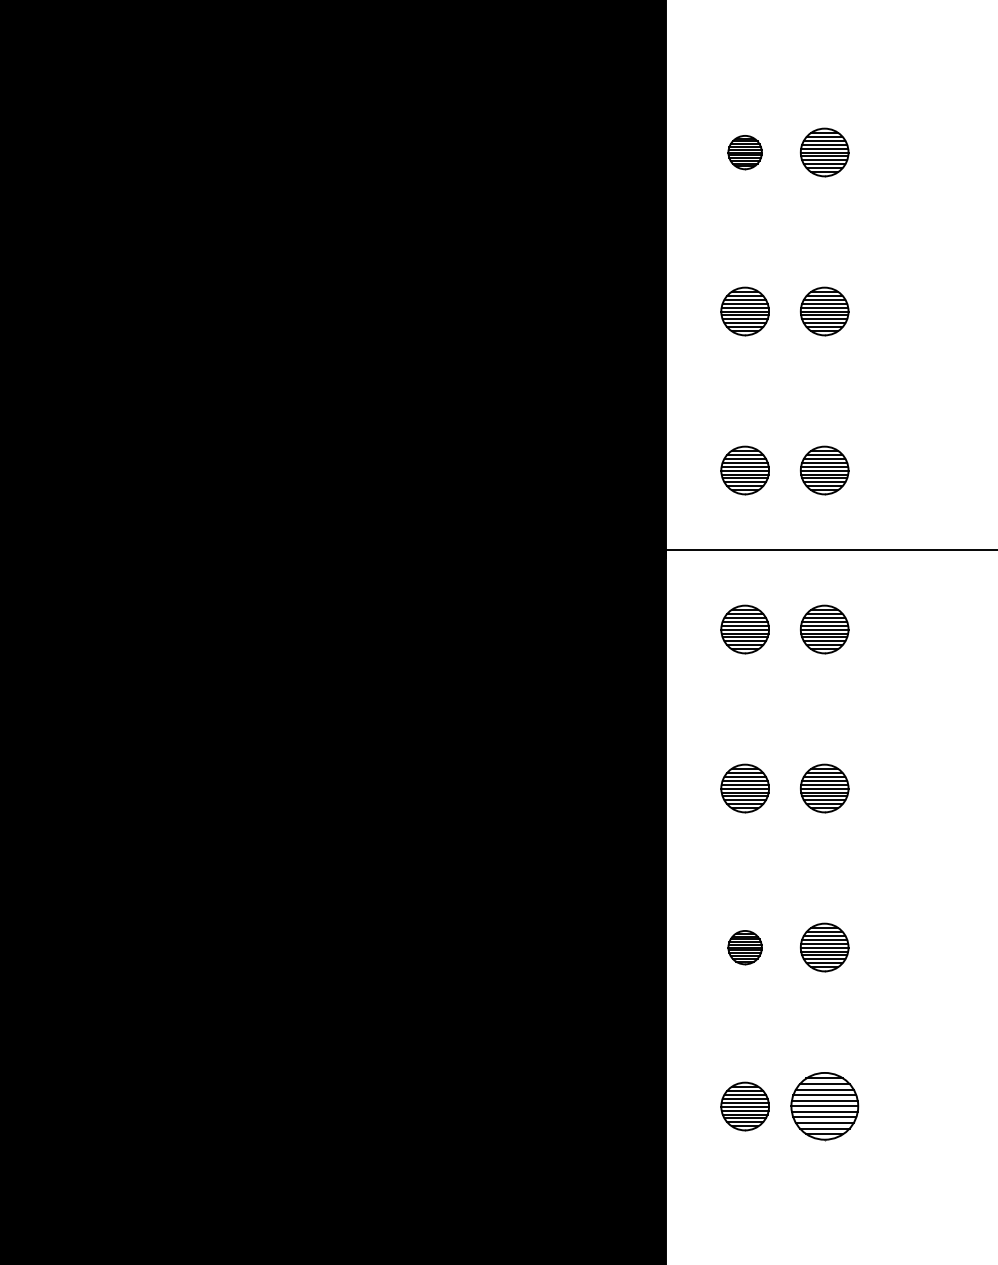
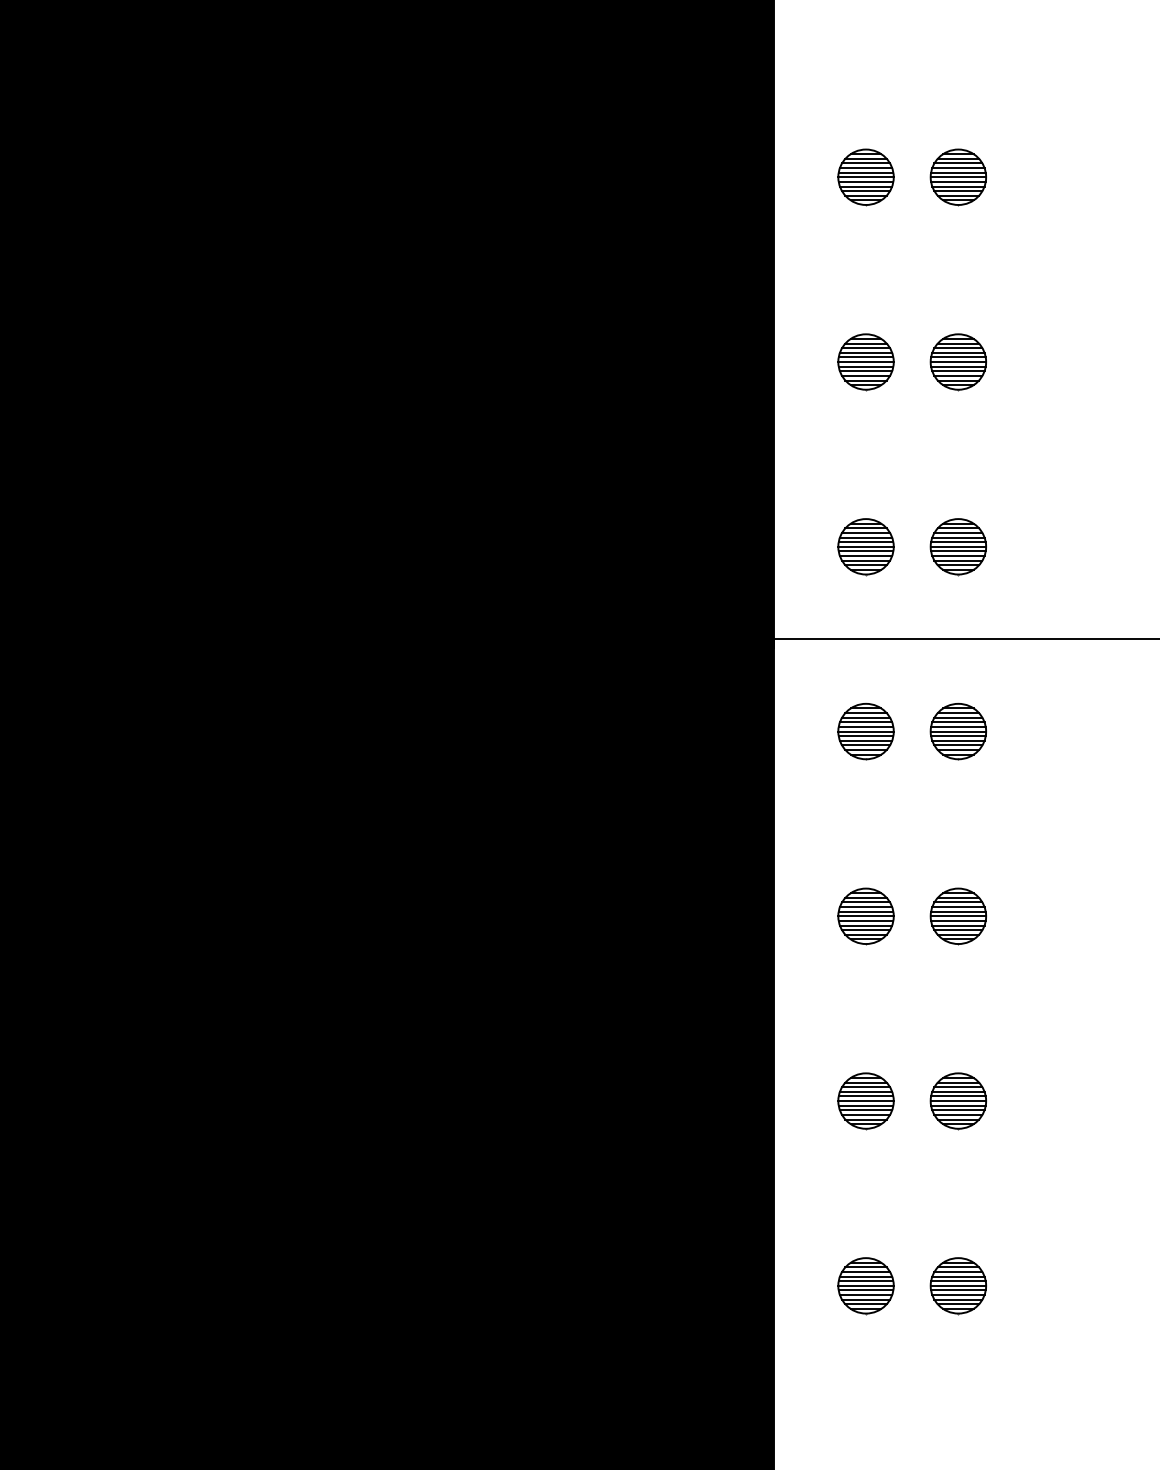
part: (744, 152) -> (865, 177), size x1.43
part: (744, 947) -> (865, 1101), size x1.43
part: (823, 1107) -> (957, 1286), size x0.71

